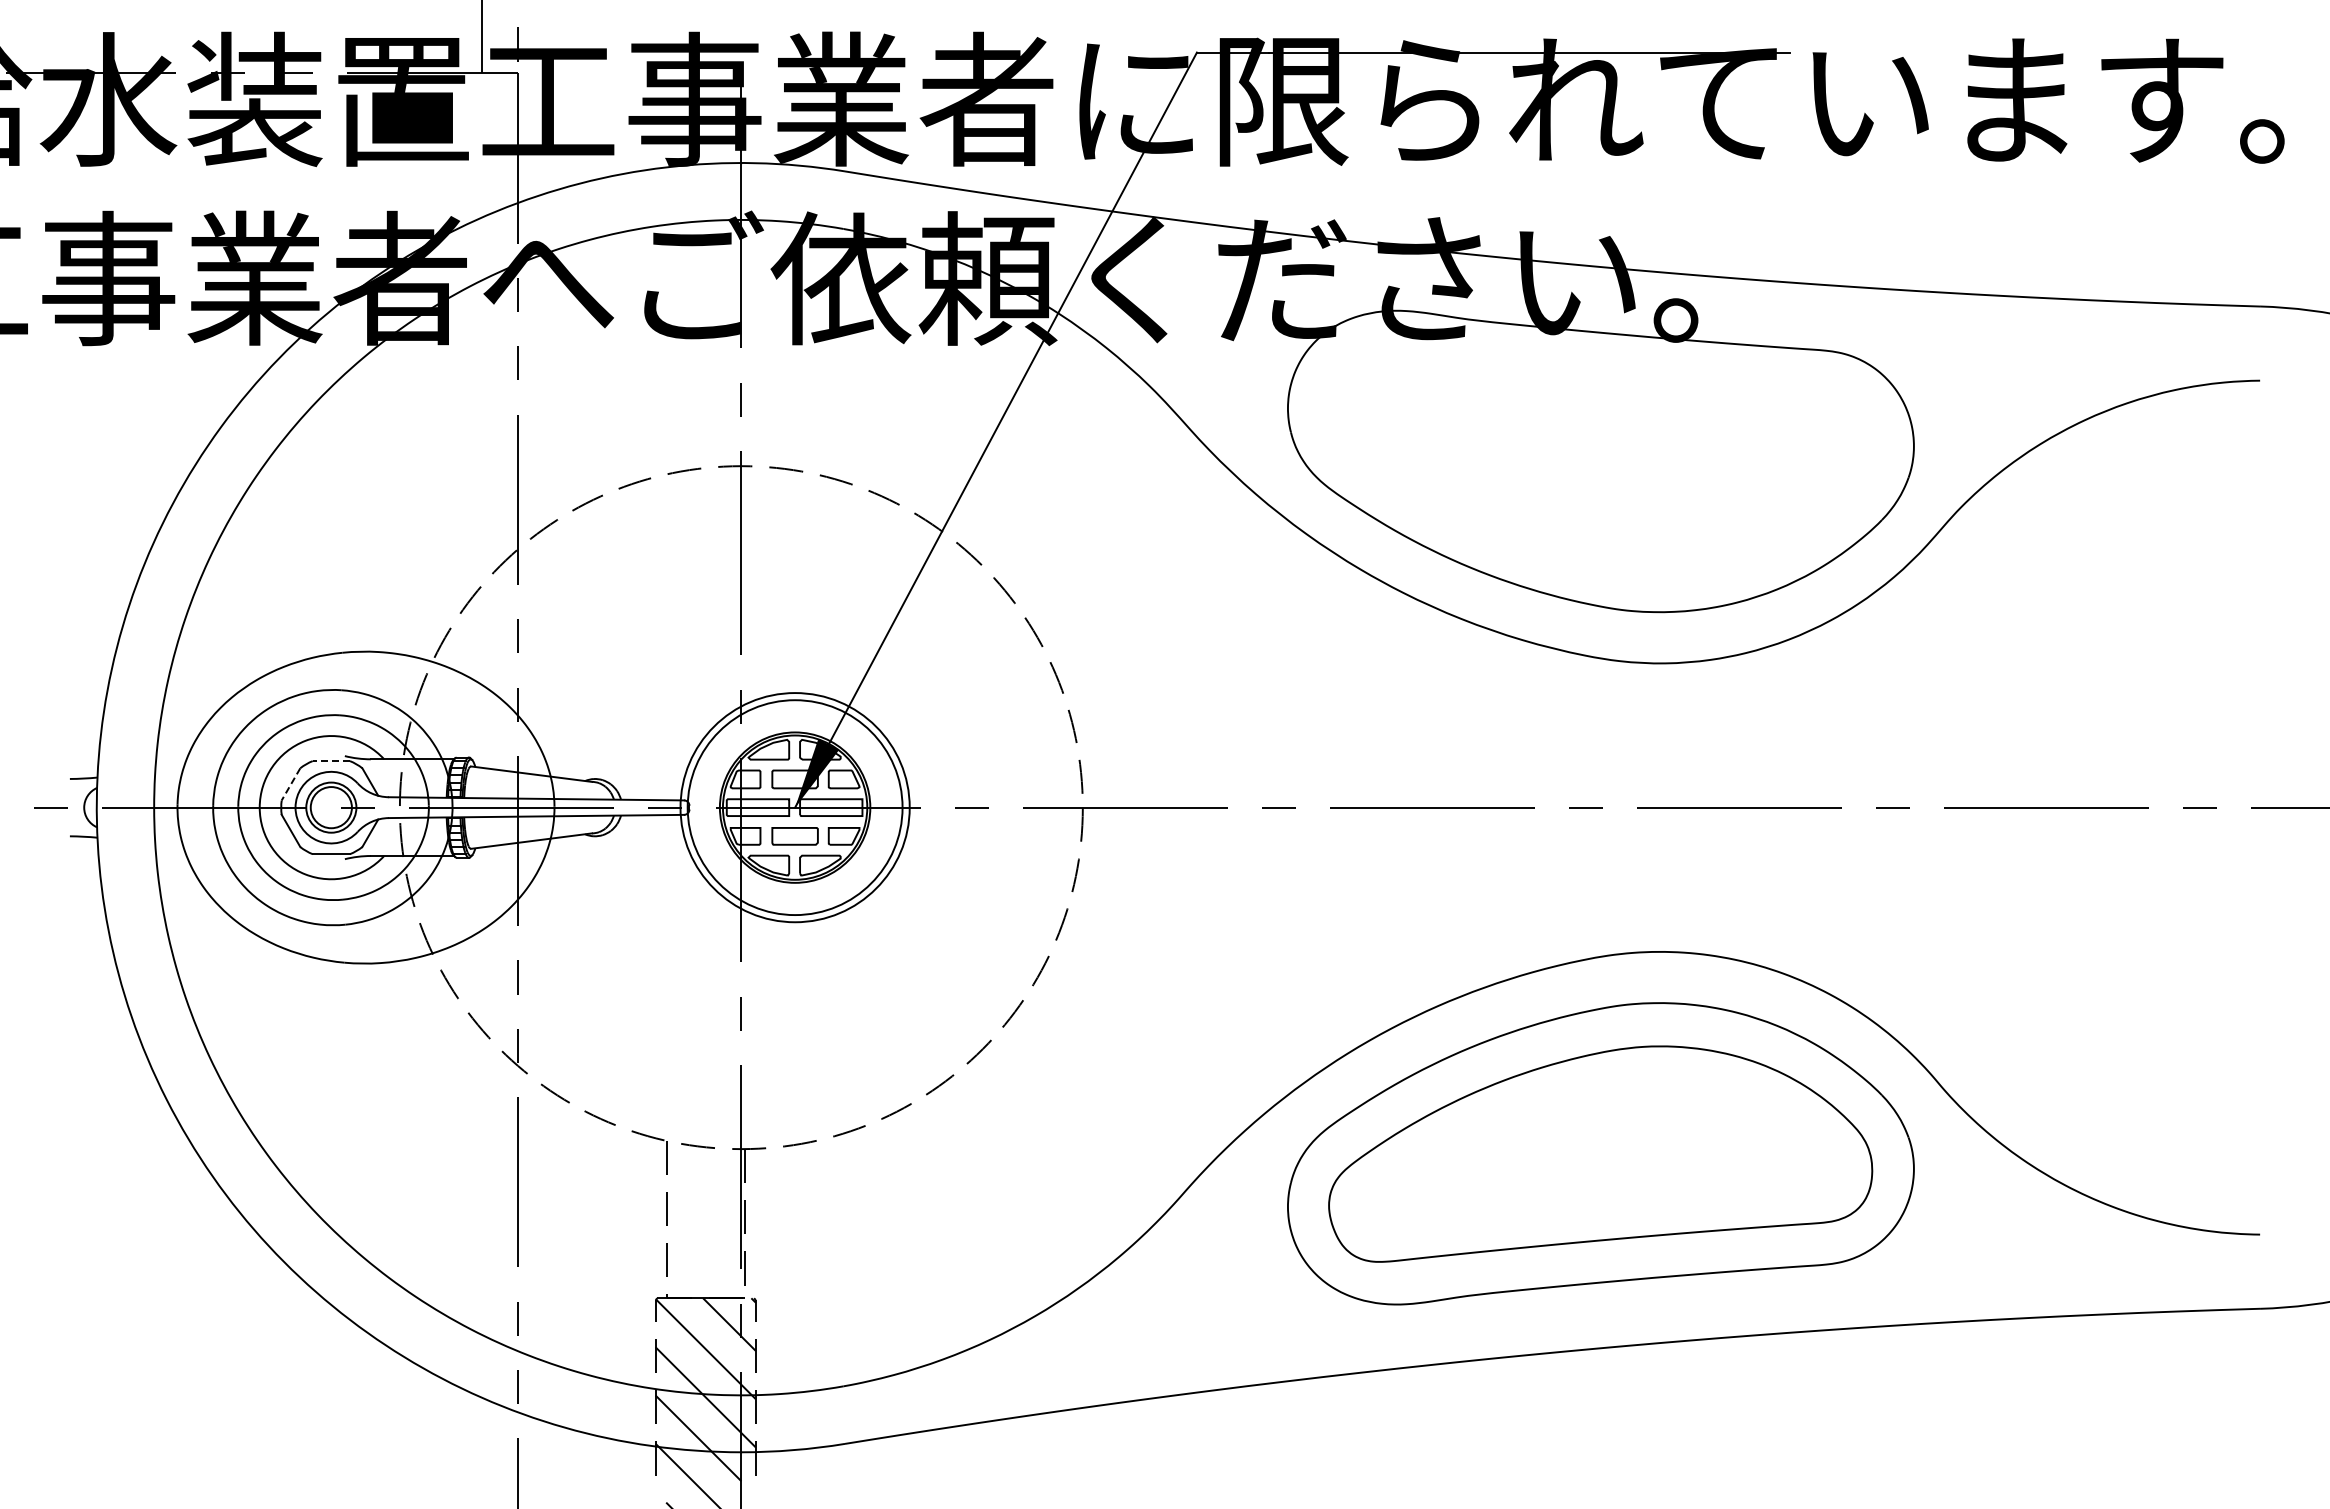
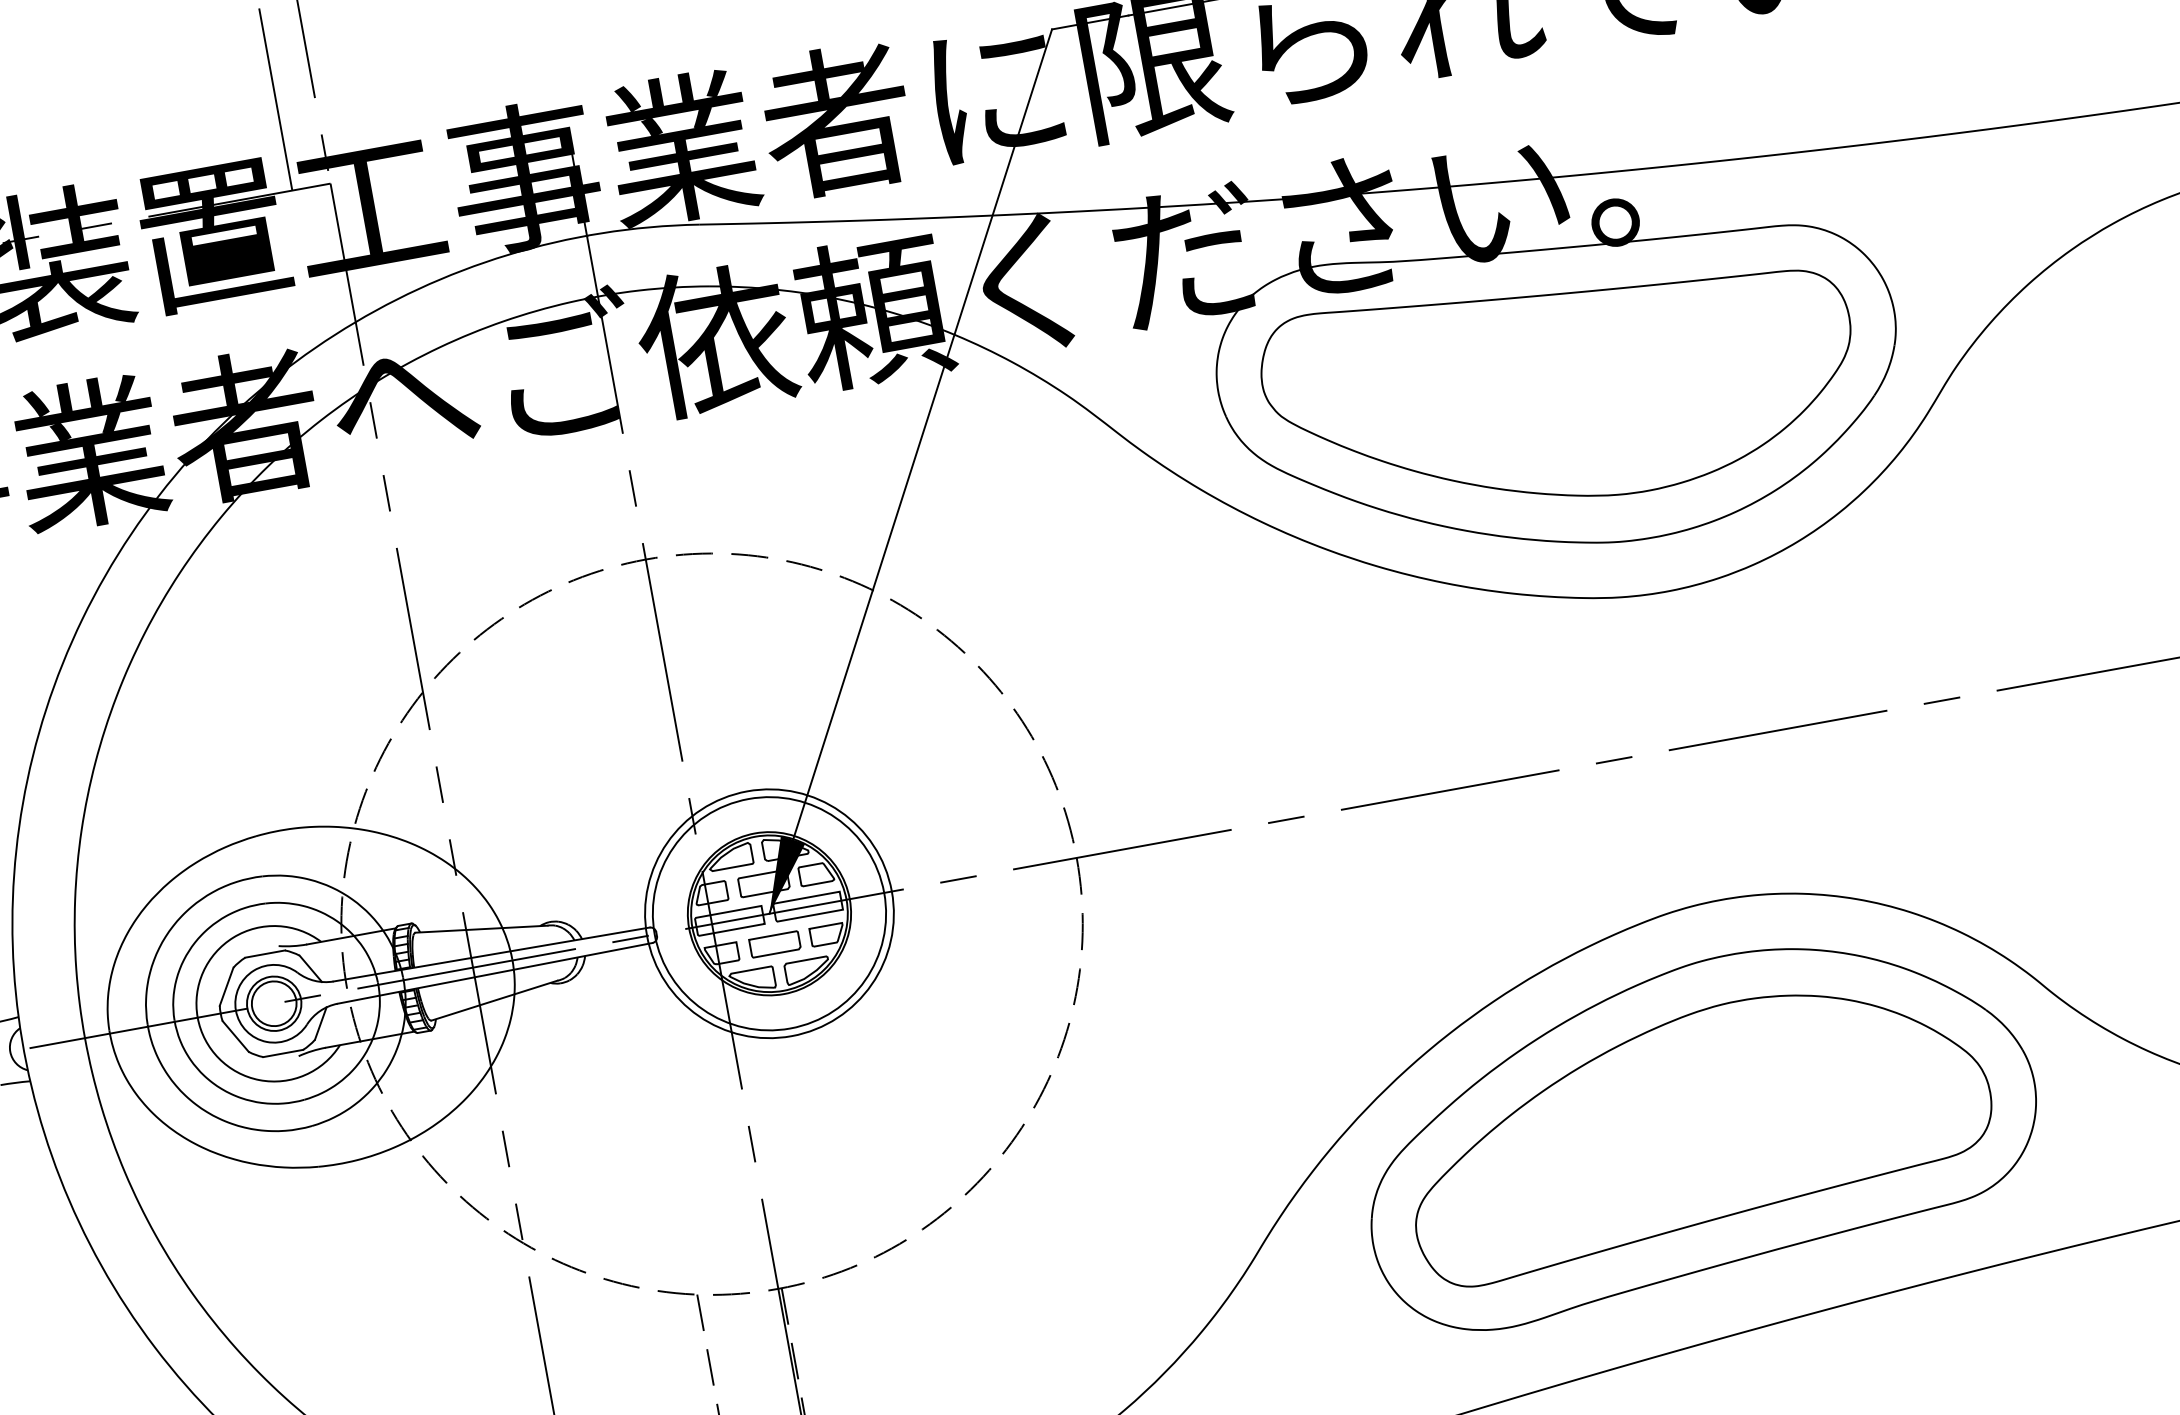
part: (1600, 460) -> (1562, 386), added
line: (331, 761) -> (265, 954), dashed -> solid
line: (291, 784) -> (227, 986), dashed -> solid

